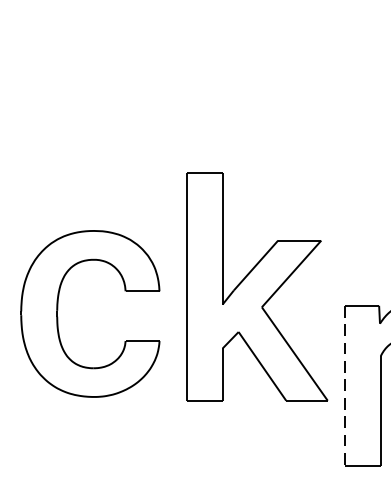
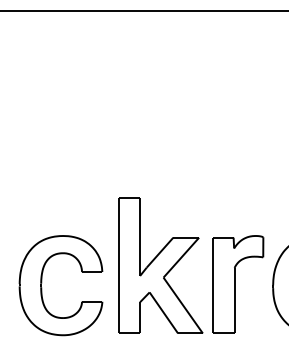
part: (256, 286) -> (160, 265), moved
part: (59, 310) -> (42, 283), moved
line: (345, 385) -> (213, 285), dashed -> solid

